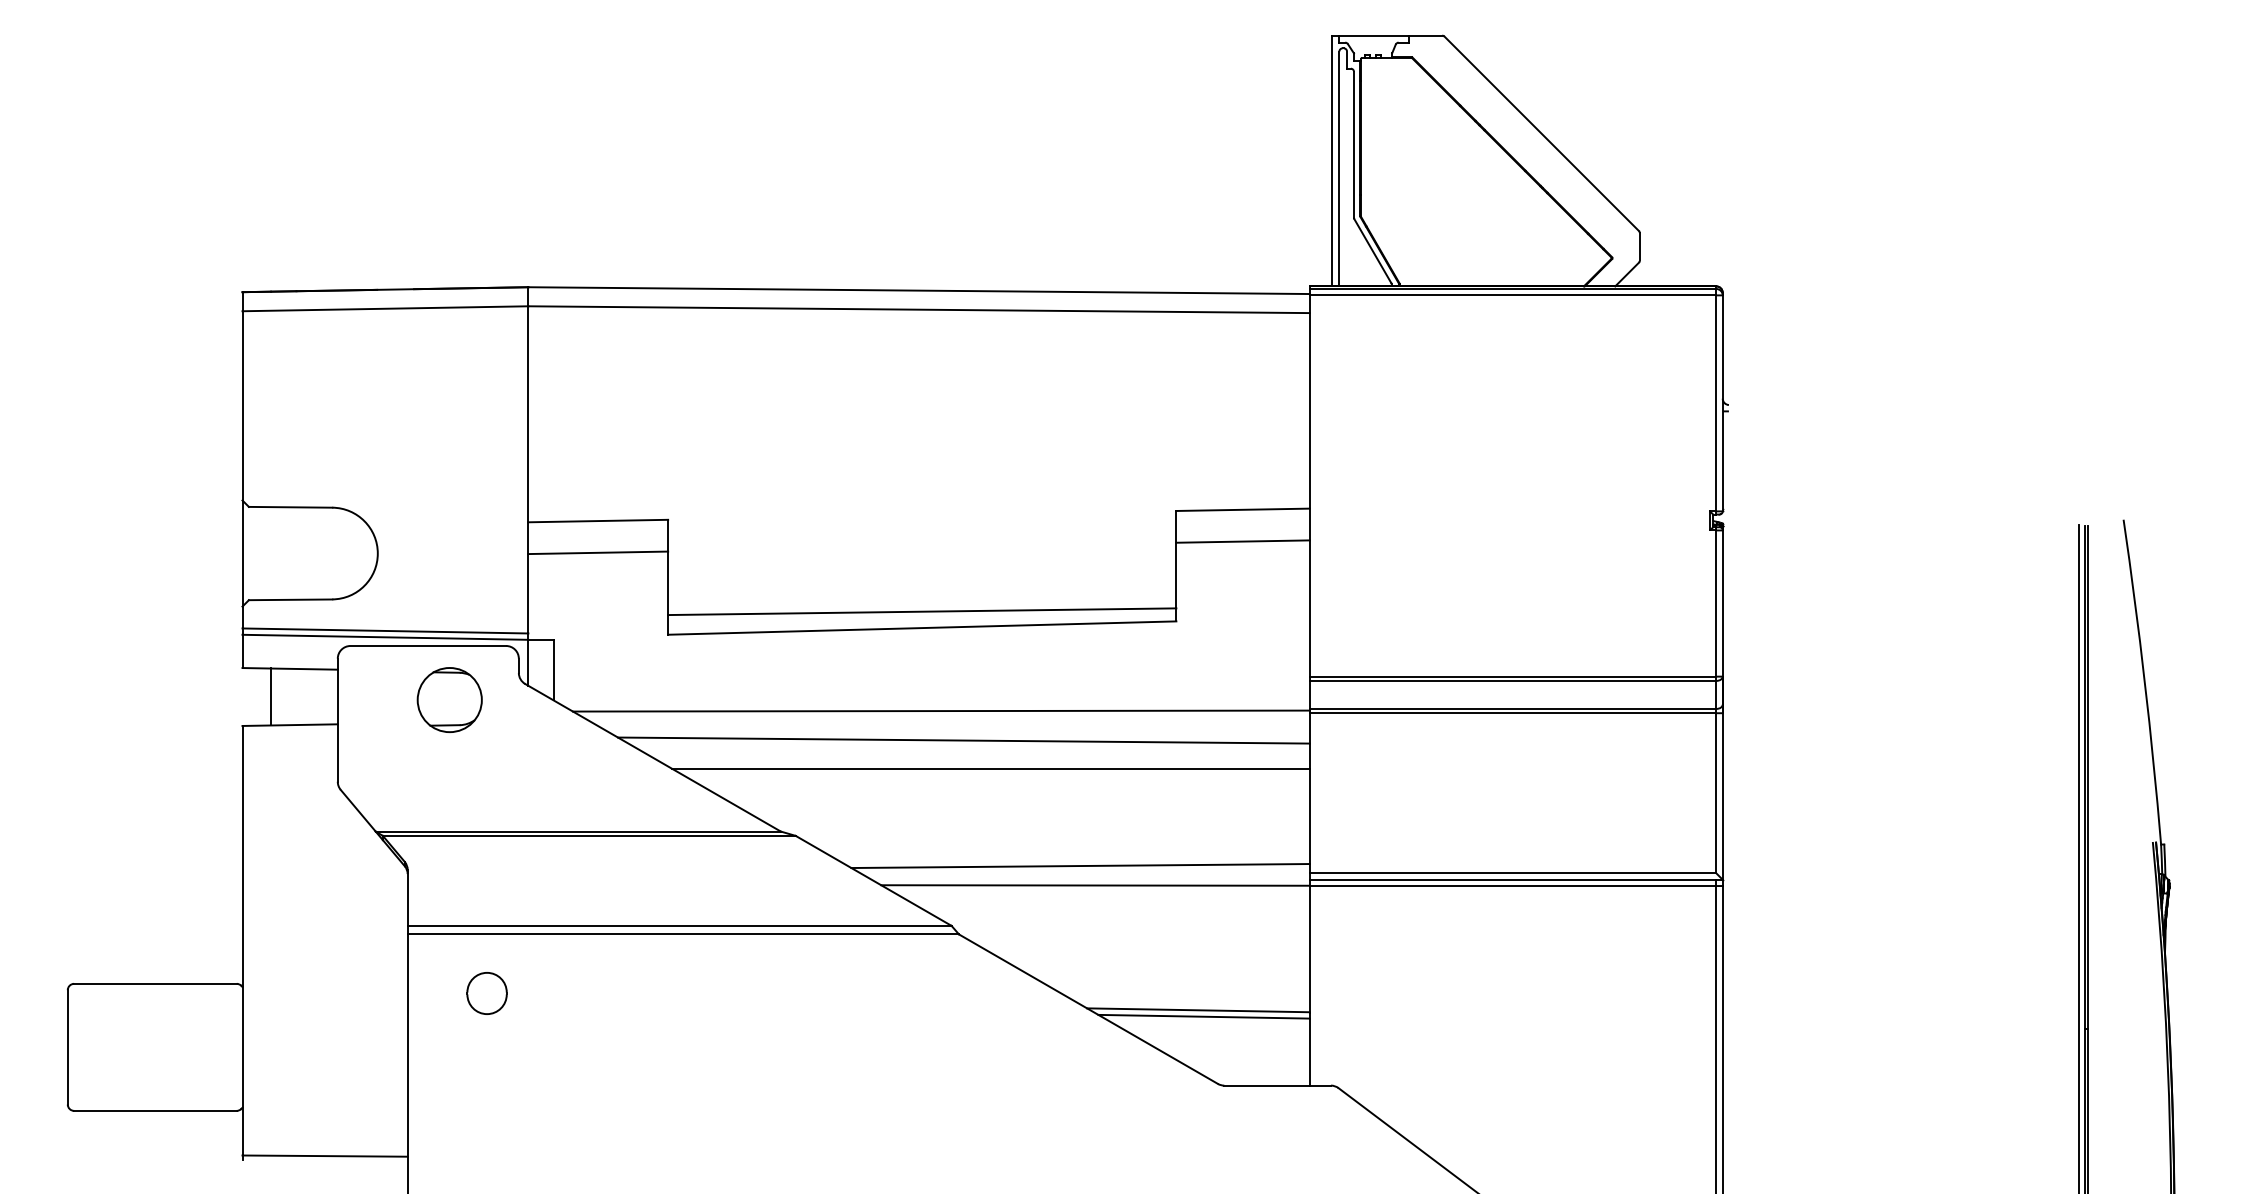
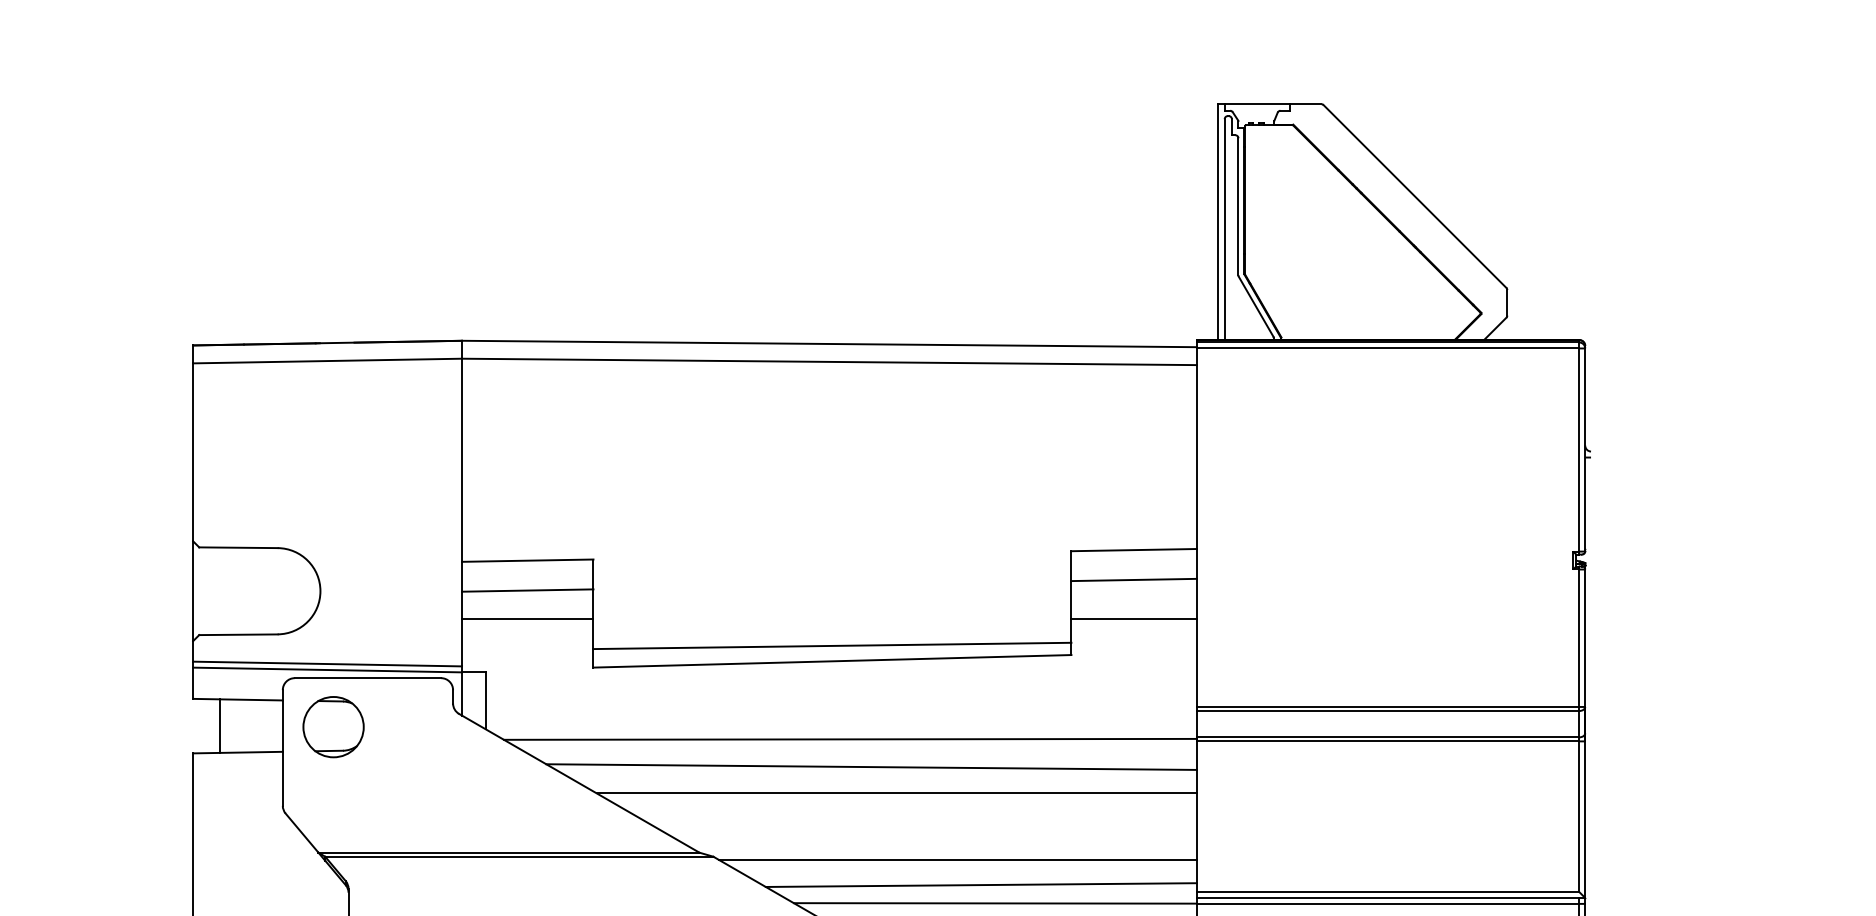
line: (598, 582) -> (527, 618), added
line: (1242, 582) -> (1133, 618), added
part: (449, 699) -> (333, 726), moved
line: (1055, 839) -> (957, 860), added

